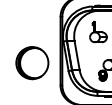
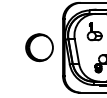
part: (32, 62) -> (39, 47), moved

